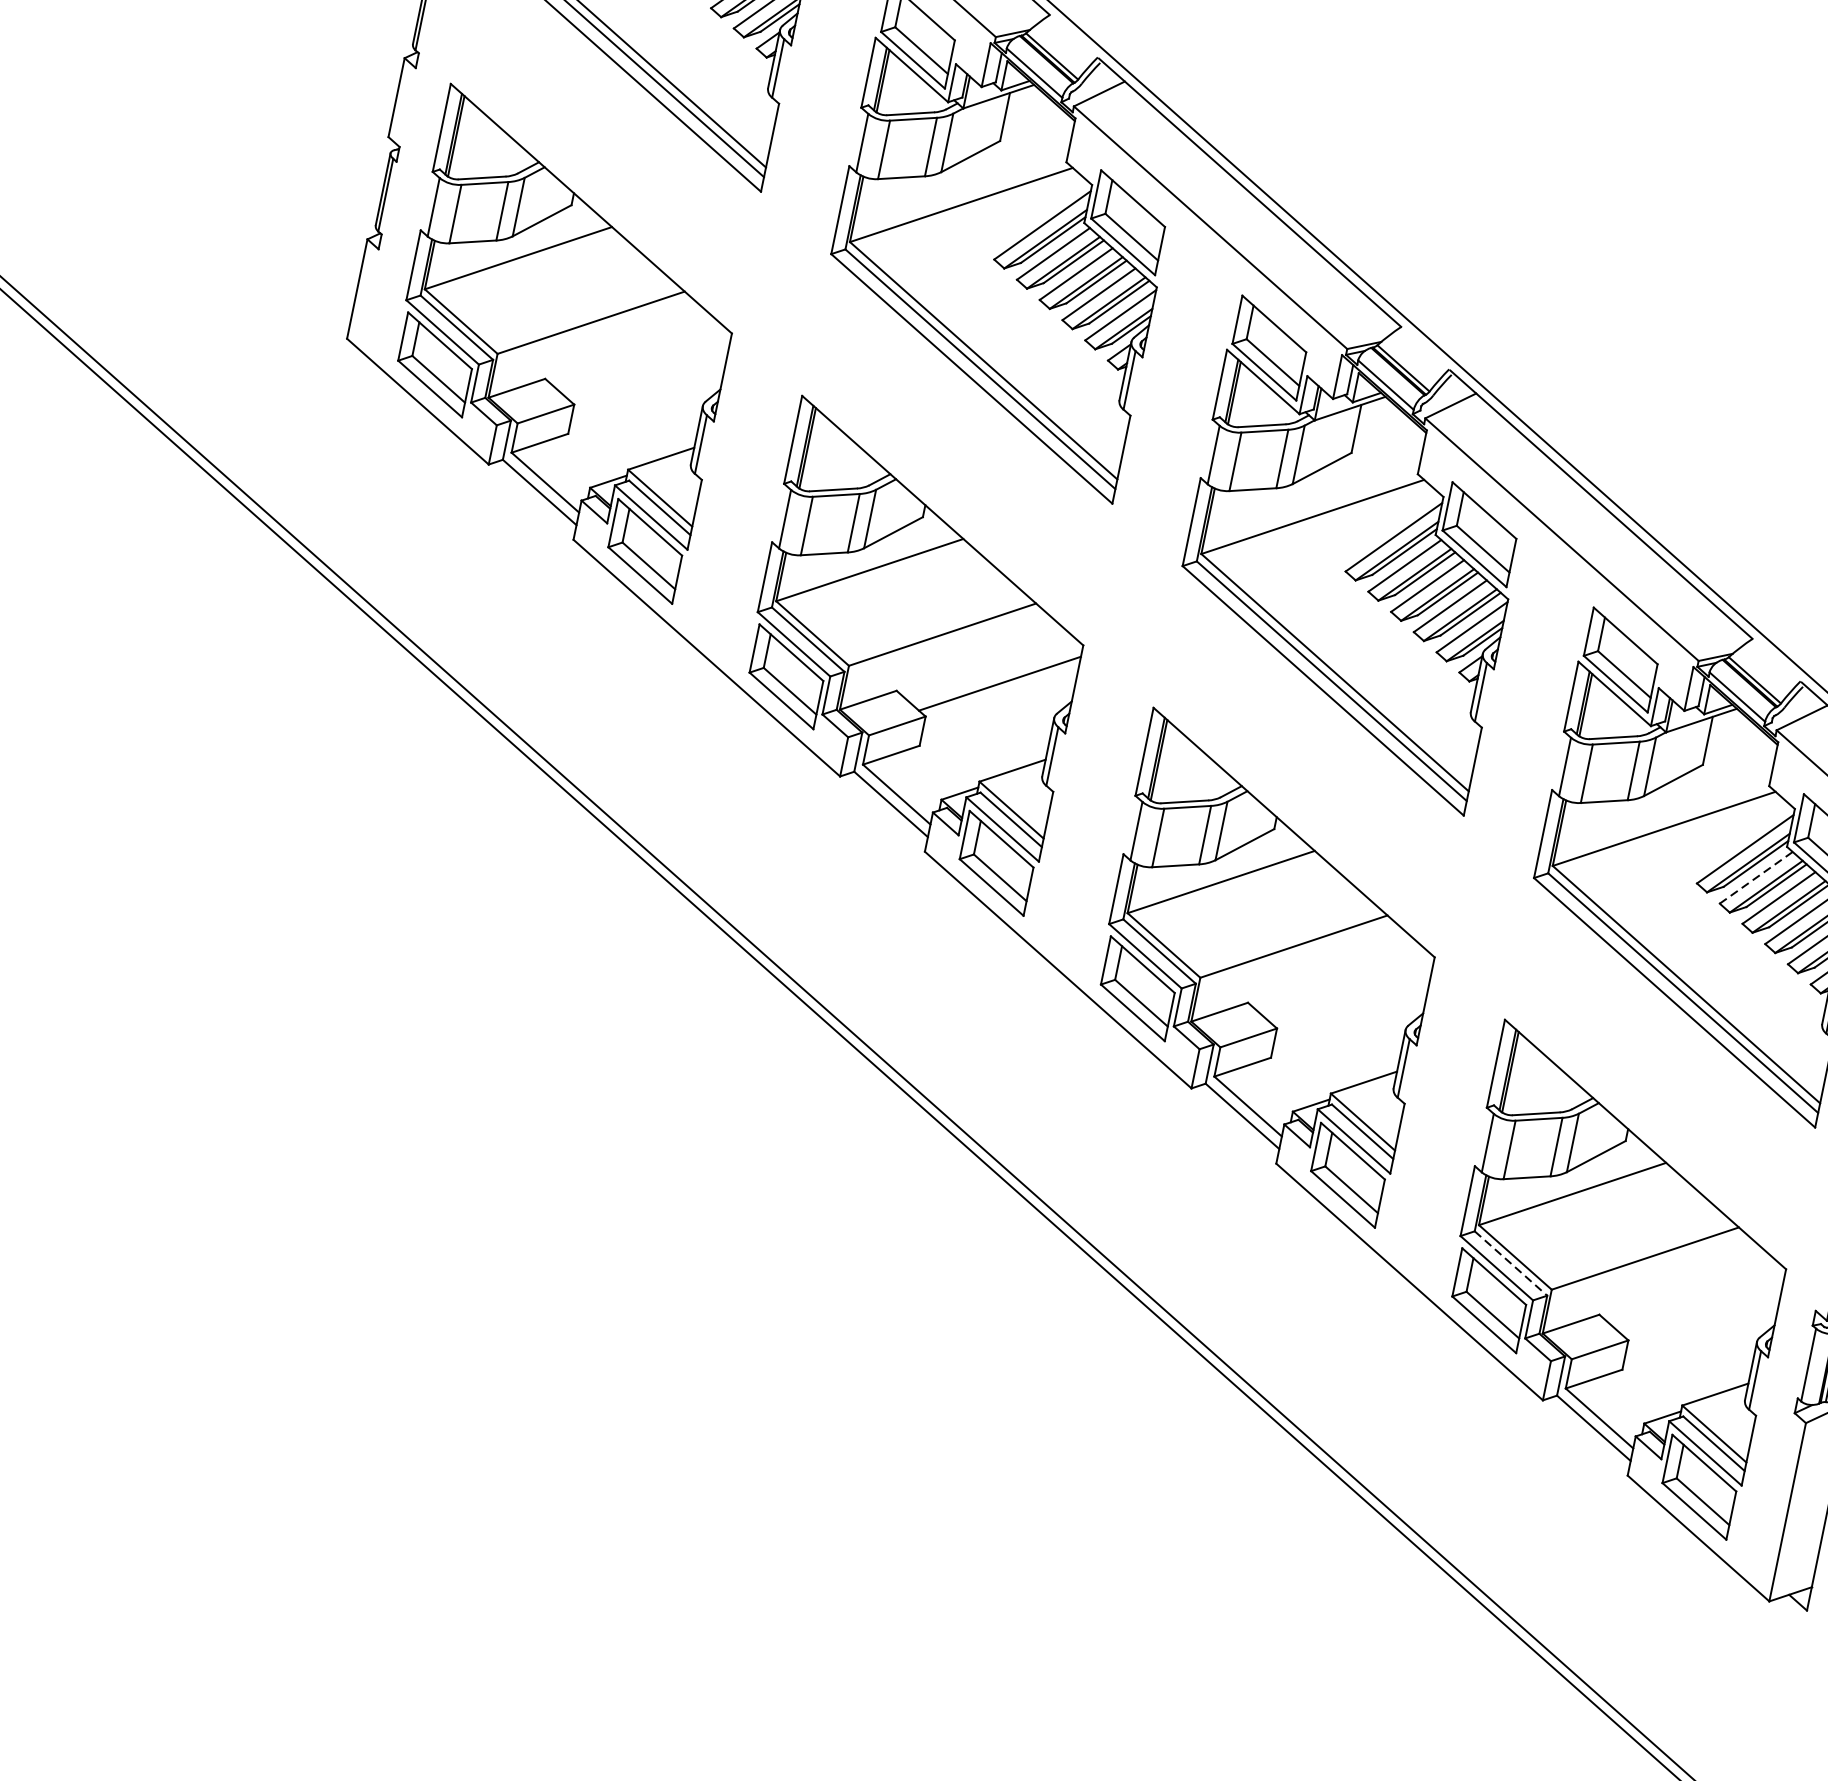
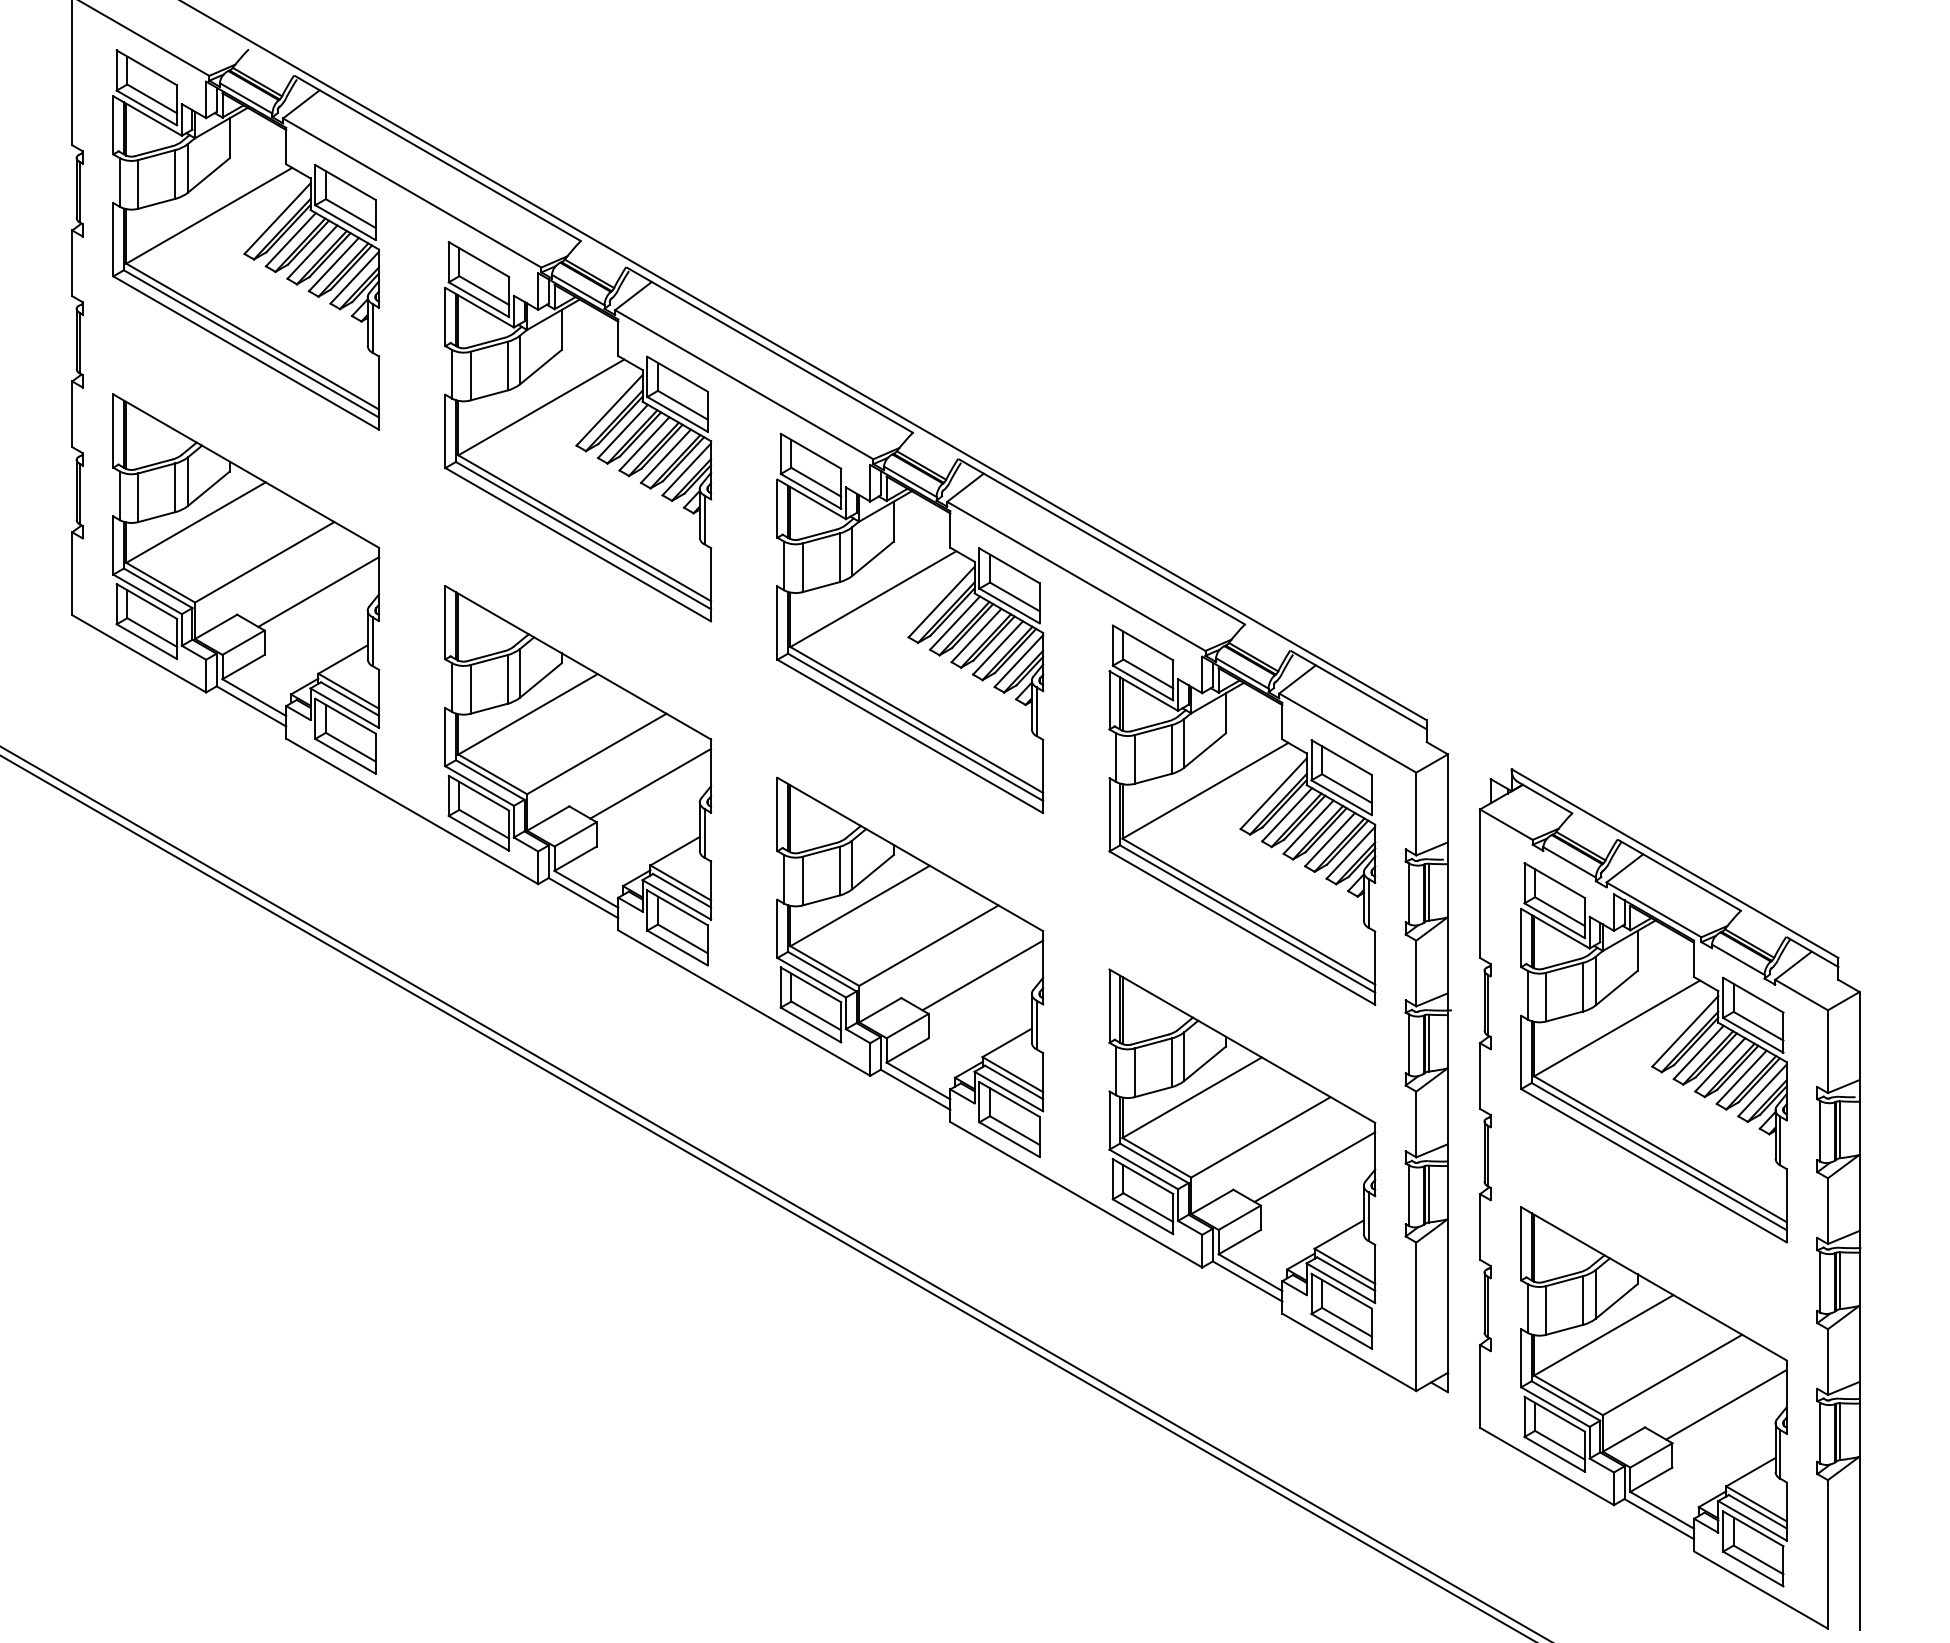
line: (648, 371) -> (318, 591), added
line: (1755, 878) -> (1286, 815), dashed -> solid
line: (1350, 995) -> (982, 975), added
line: (1511, 1263) -> (1154, 1163), dashed -> solid
line: (1702, 1306) -> (1314, 1166), added

